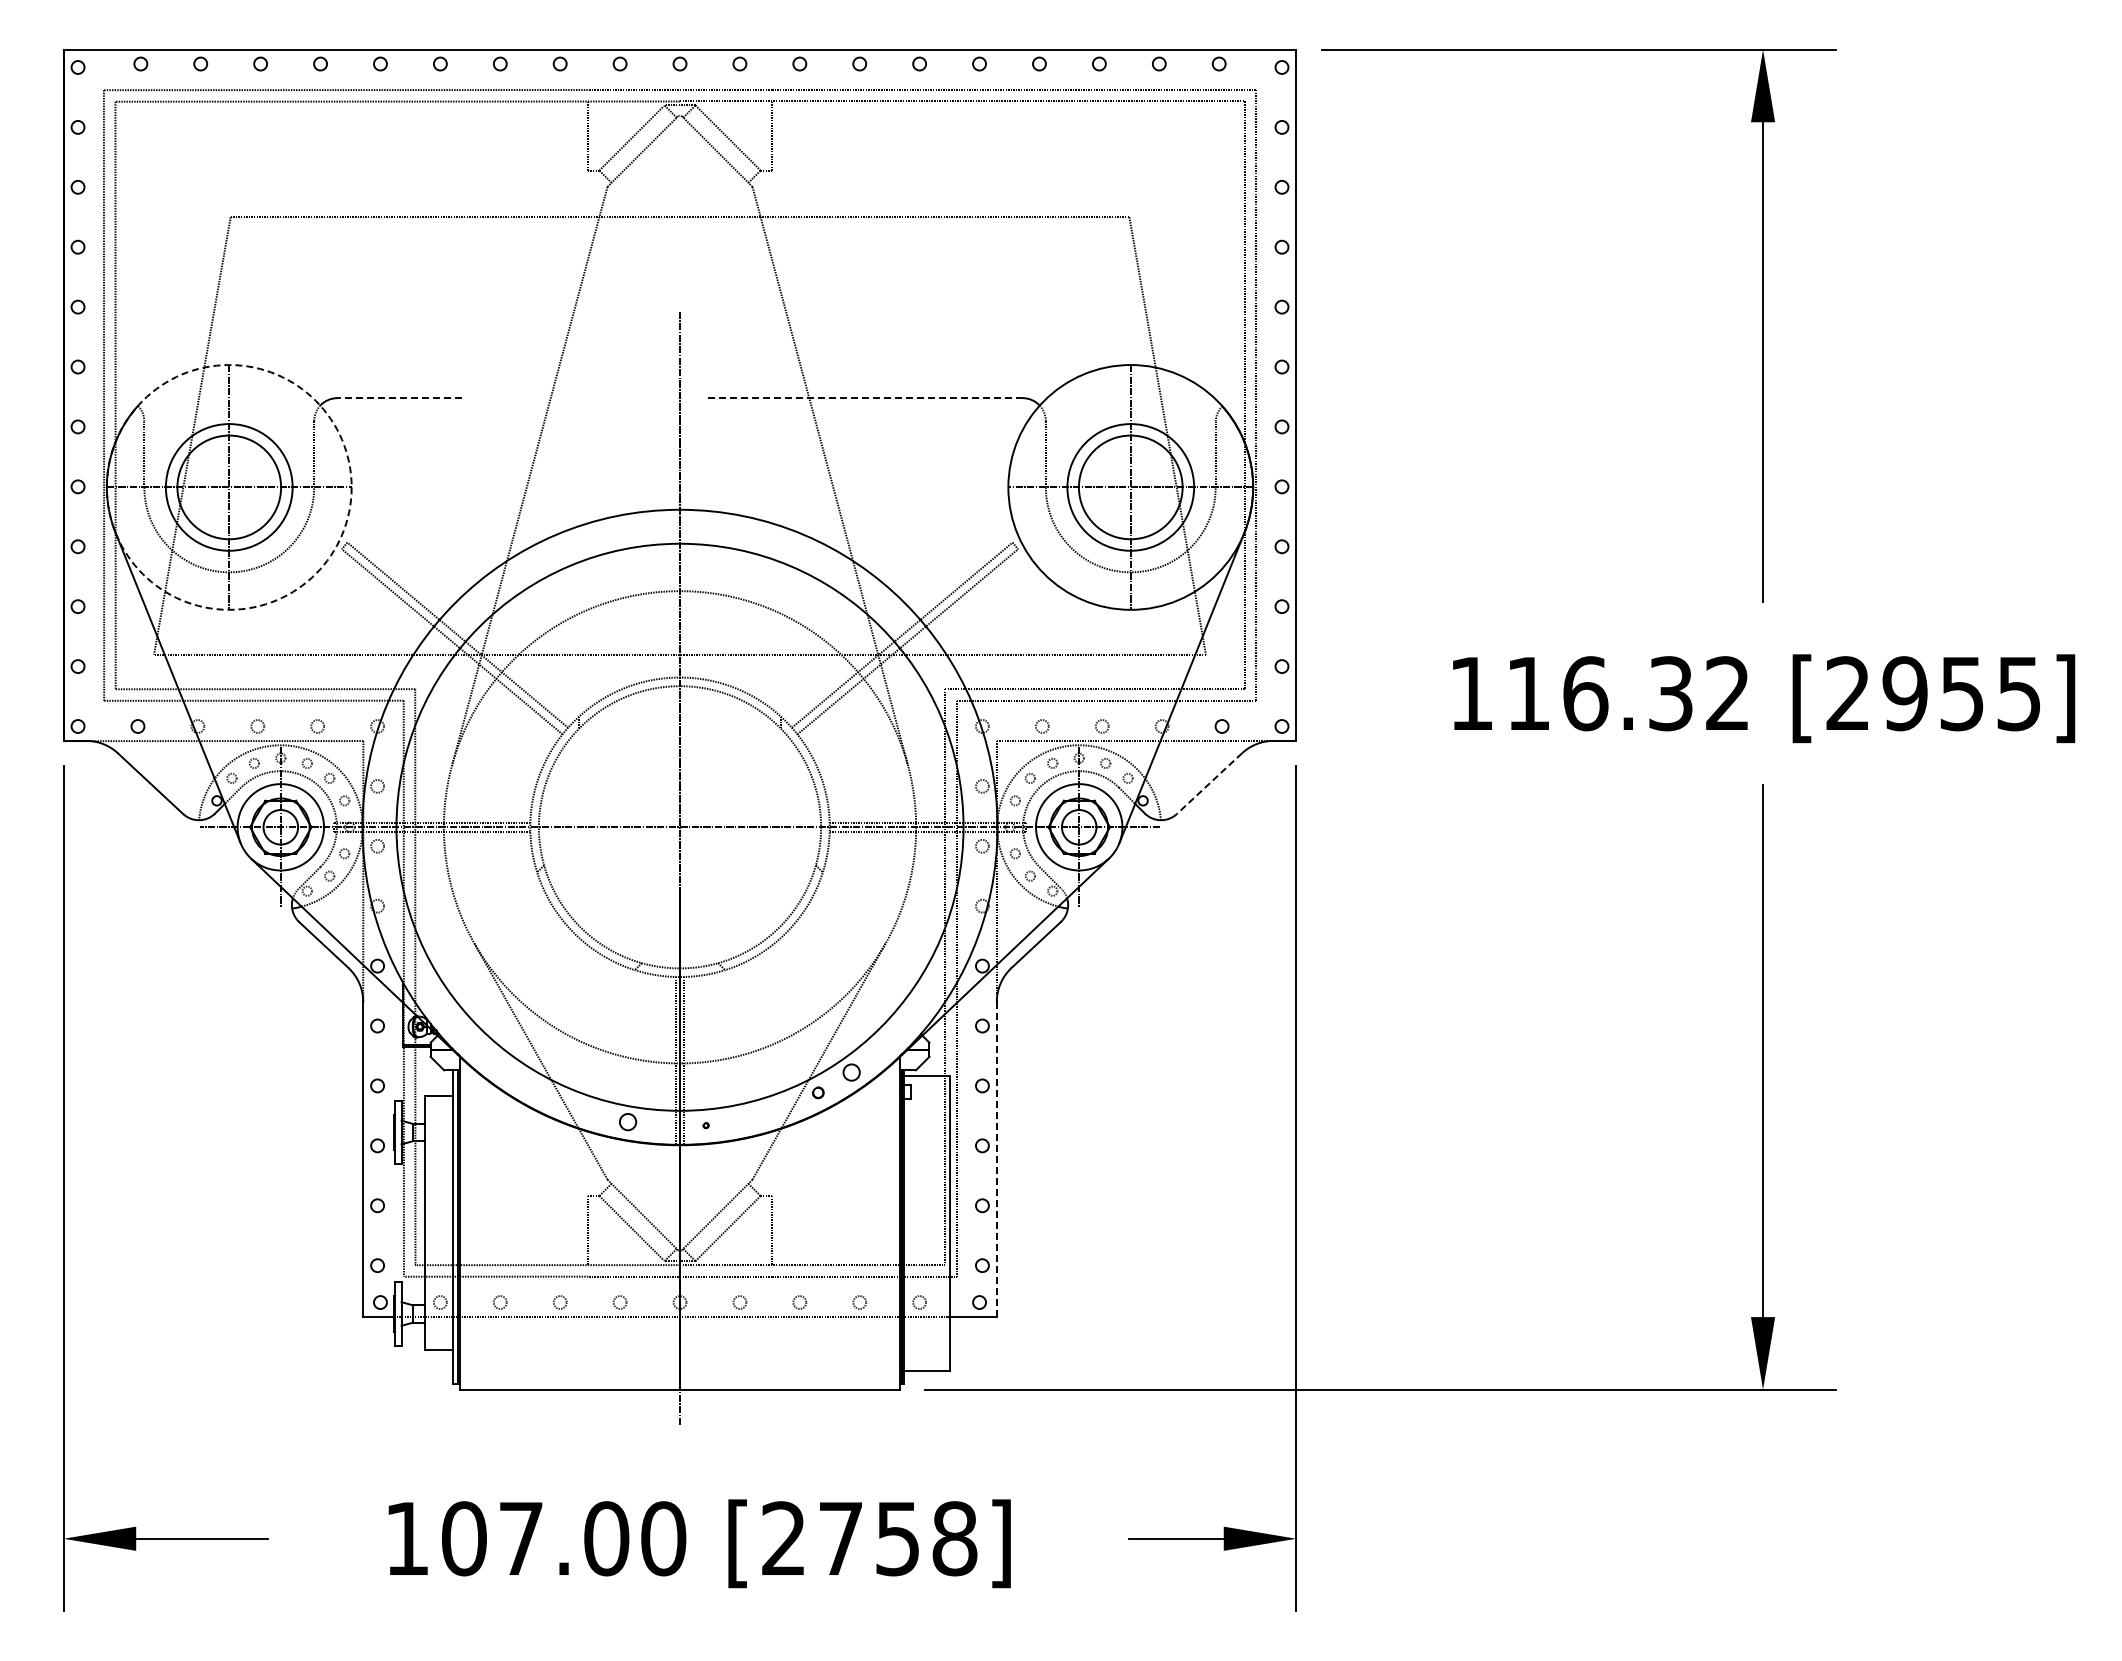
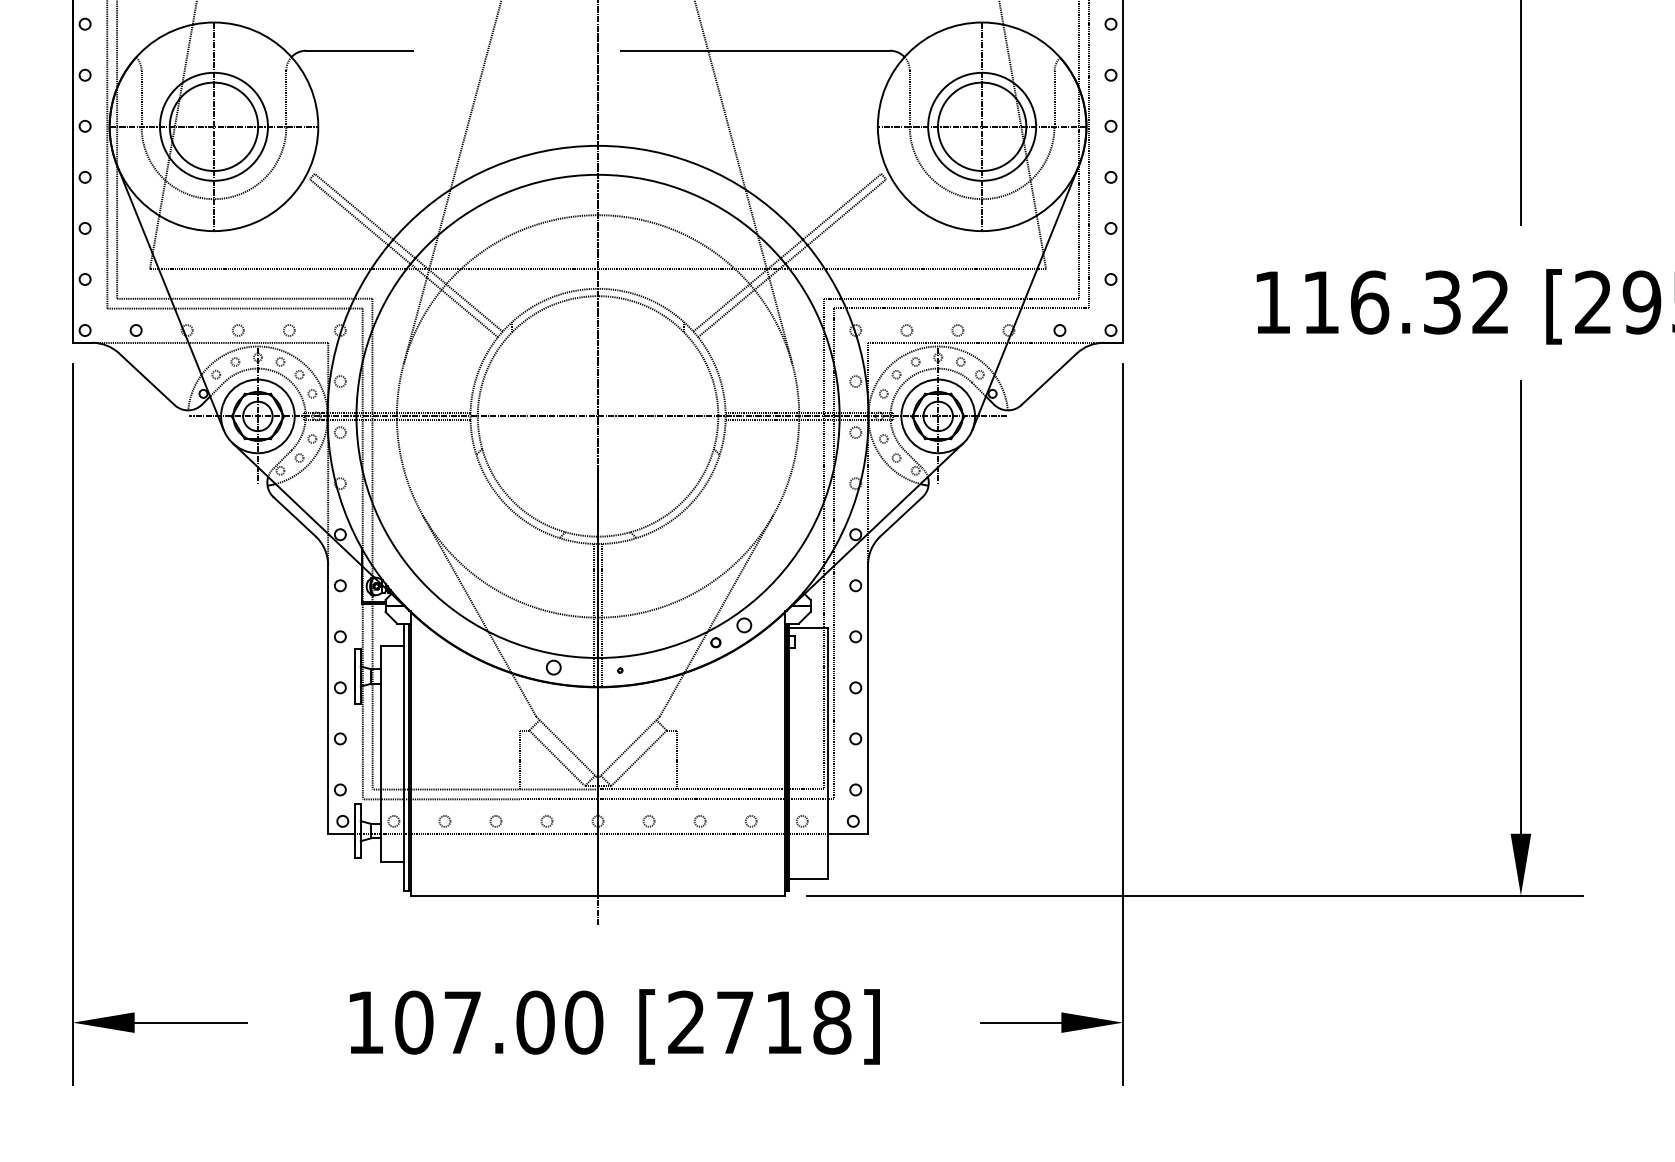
line: (399, 398) -> (359, 51), dashed -> solid
line: (865, 398) -> (756, 51), dashed -> solid
circle: (228, 487) -> (213, 126), dashed -> solid
line: (1209, 783) -> (1049, 379), dashed -> solid
line: (996, 1159) -> (867, 699), dashed -> solid
text: (897, 1539) -> (783, 1023), [2758] -> [2718]

